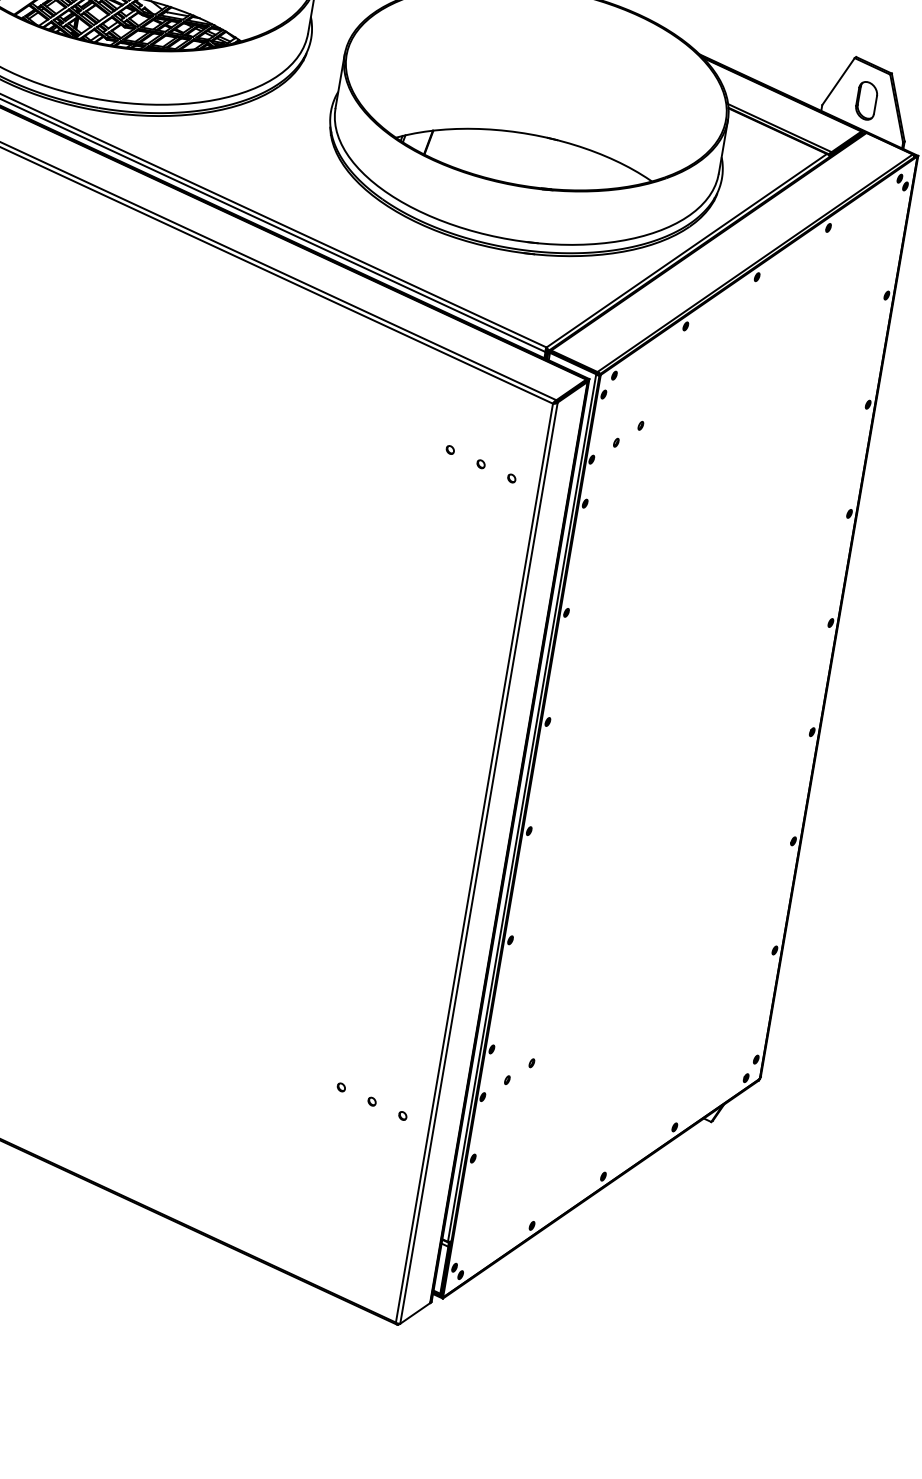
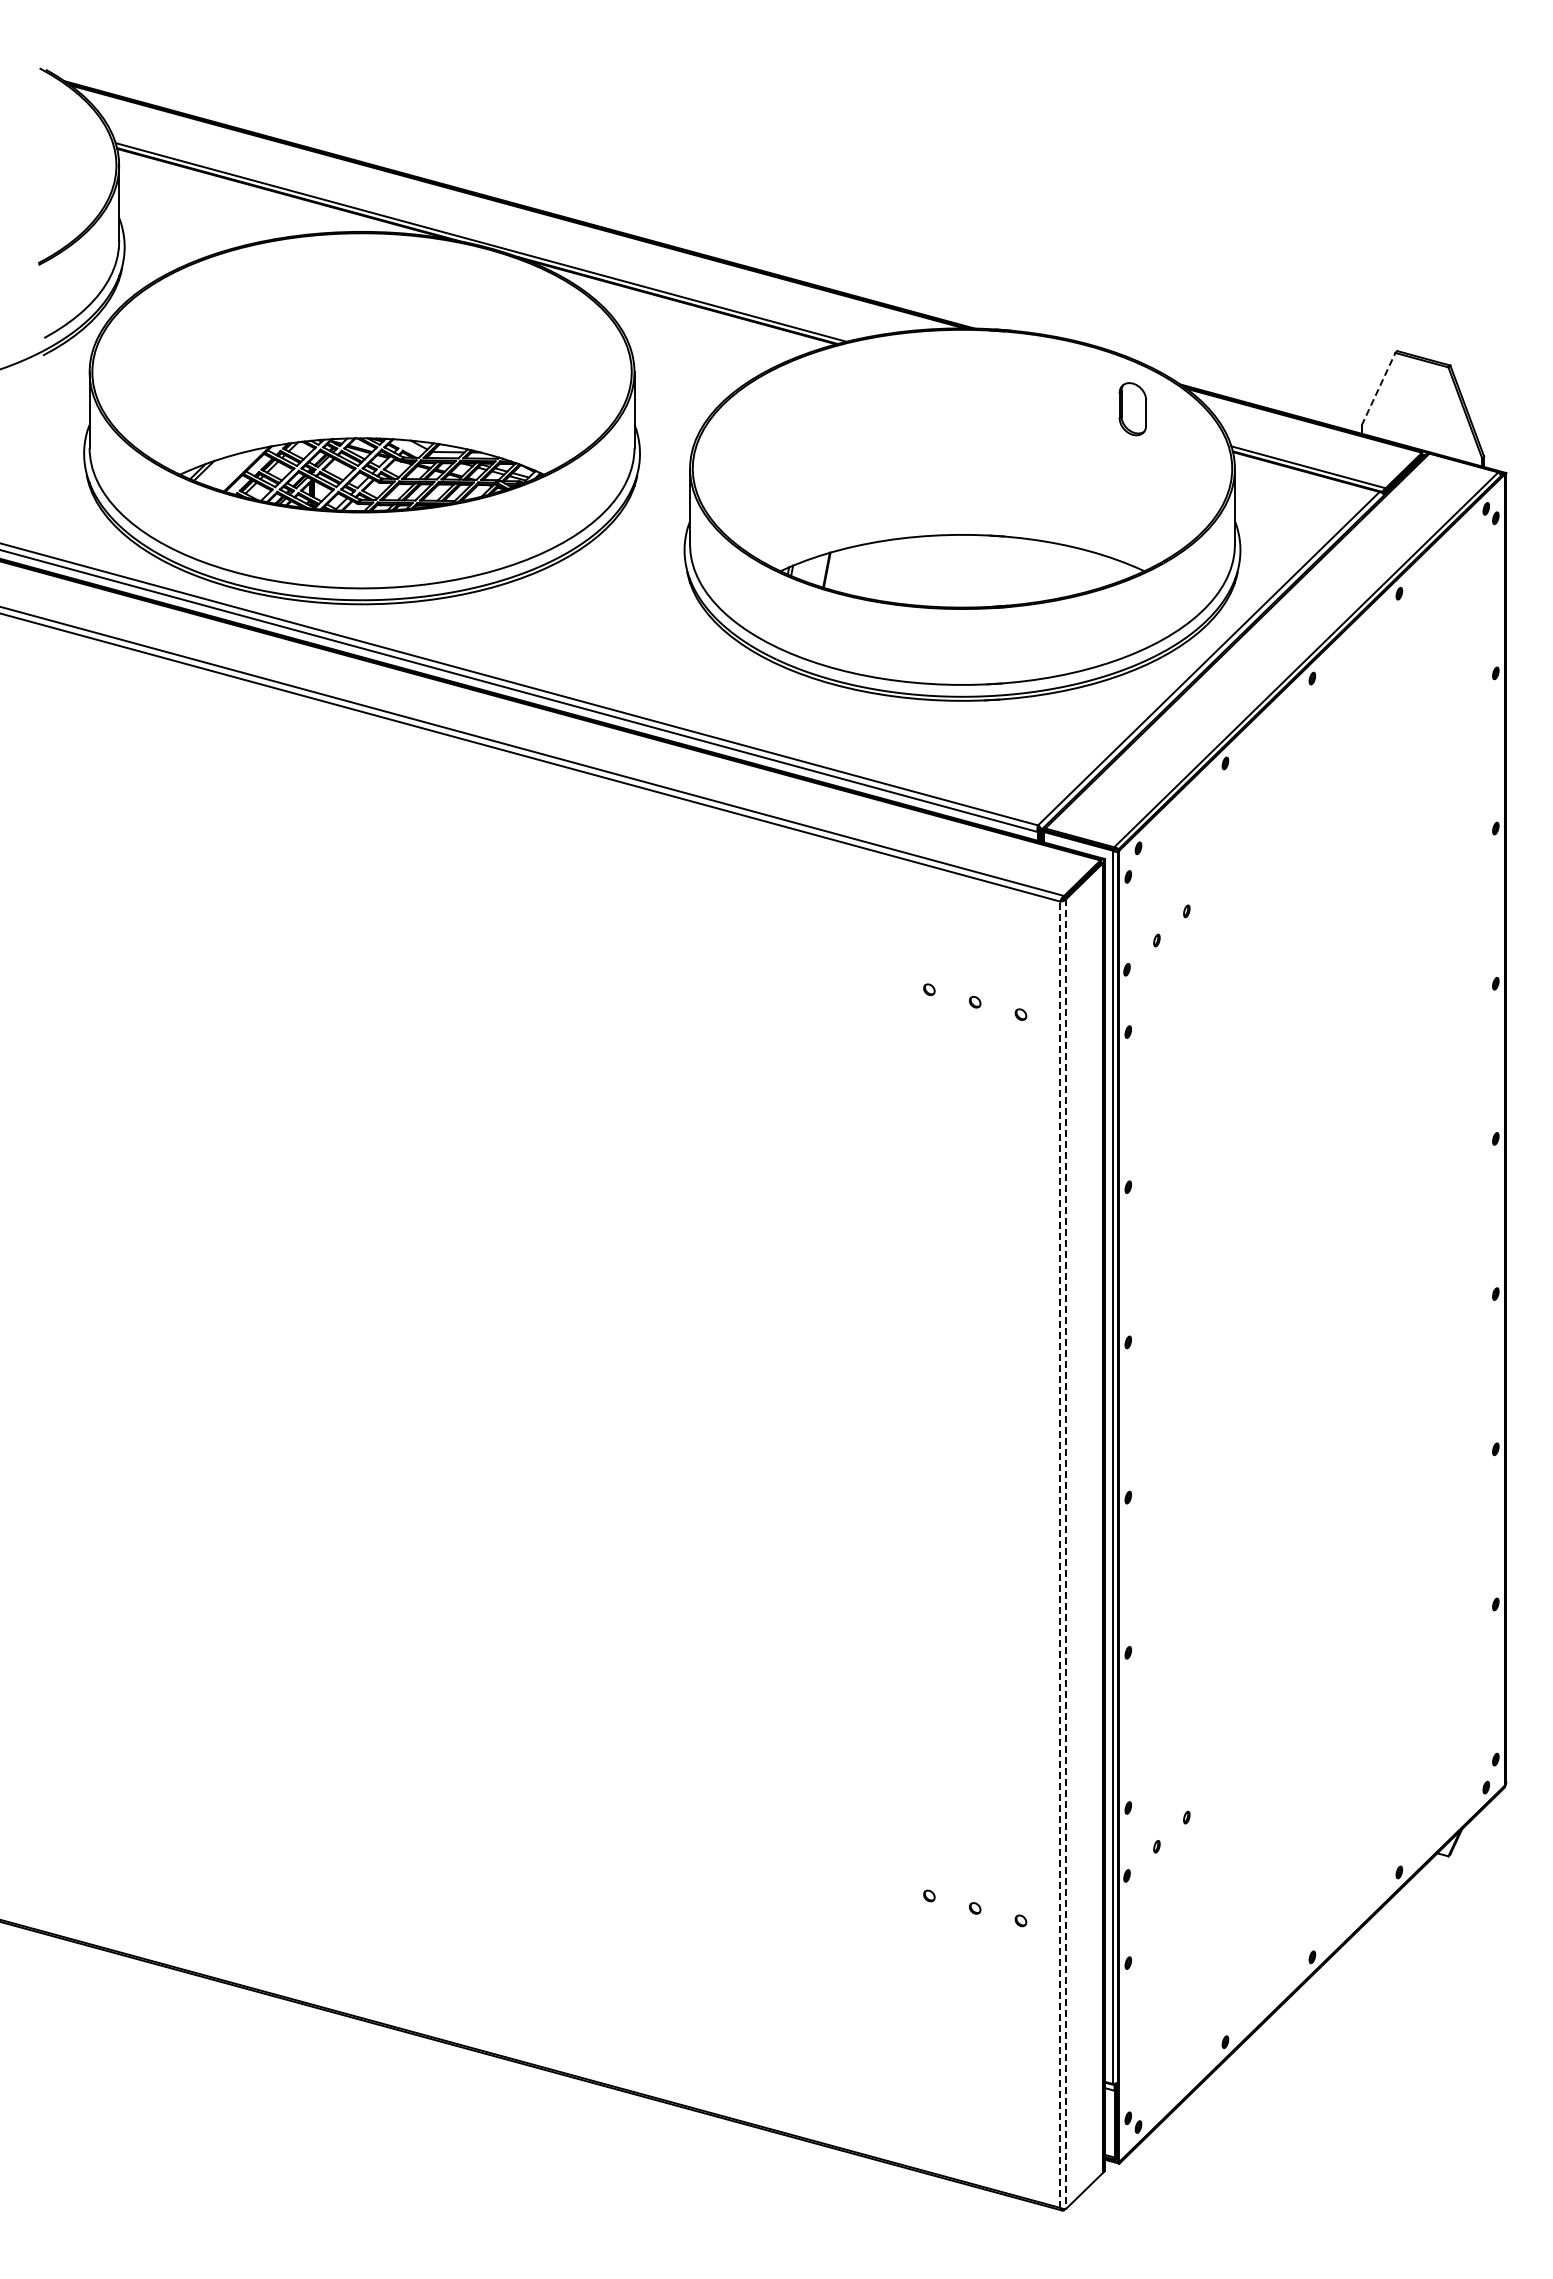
line: (838, 81) -> (1378, 388), solid -> dashed
part: (866, 101) -> (1132, 409), moved
line: (474, 863) -> (1060, 1554), solid -> dashed
line: (479, 863) -> (1066, 1553), solid -> dashed

